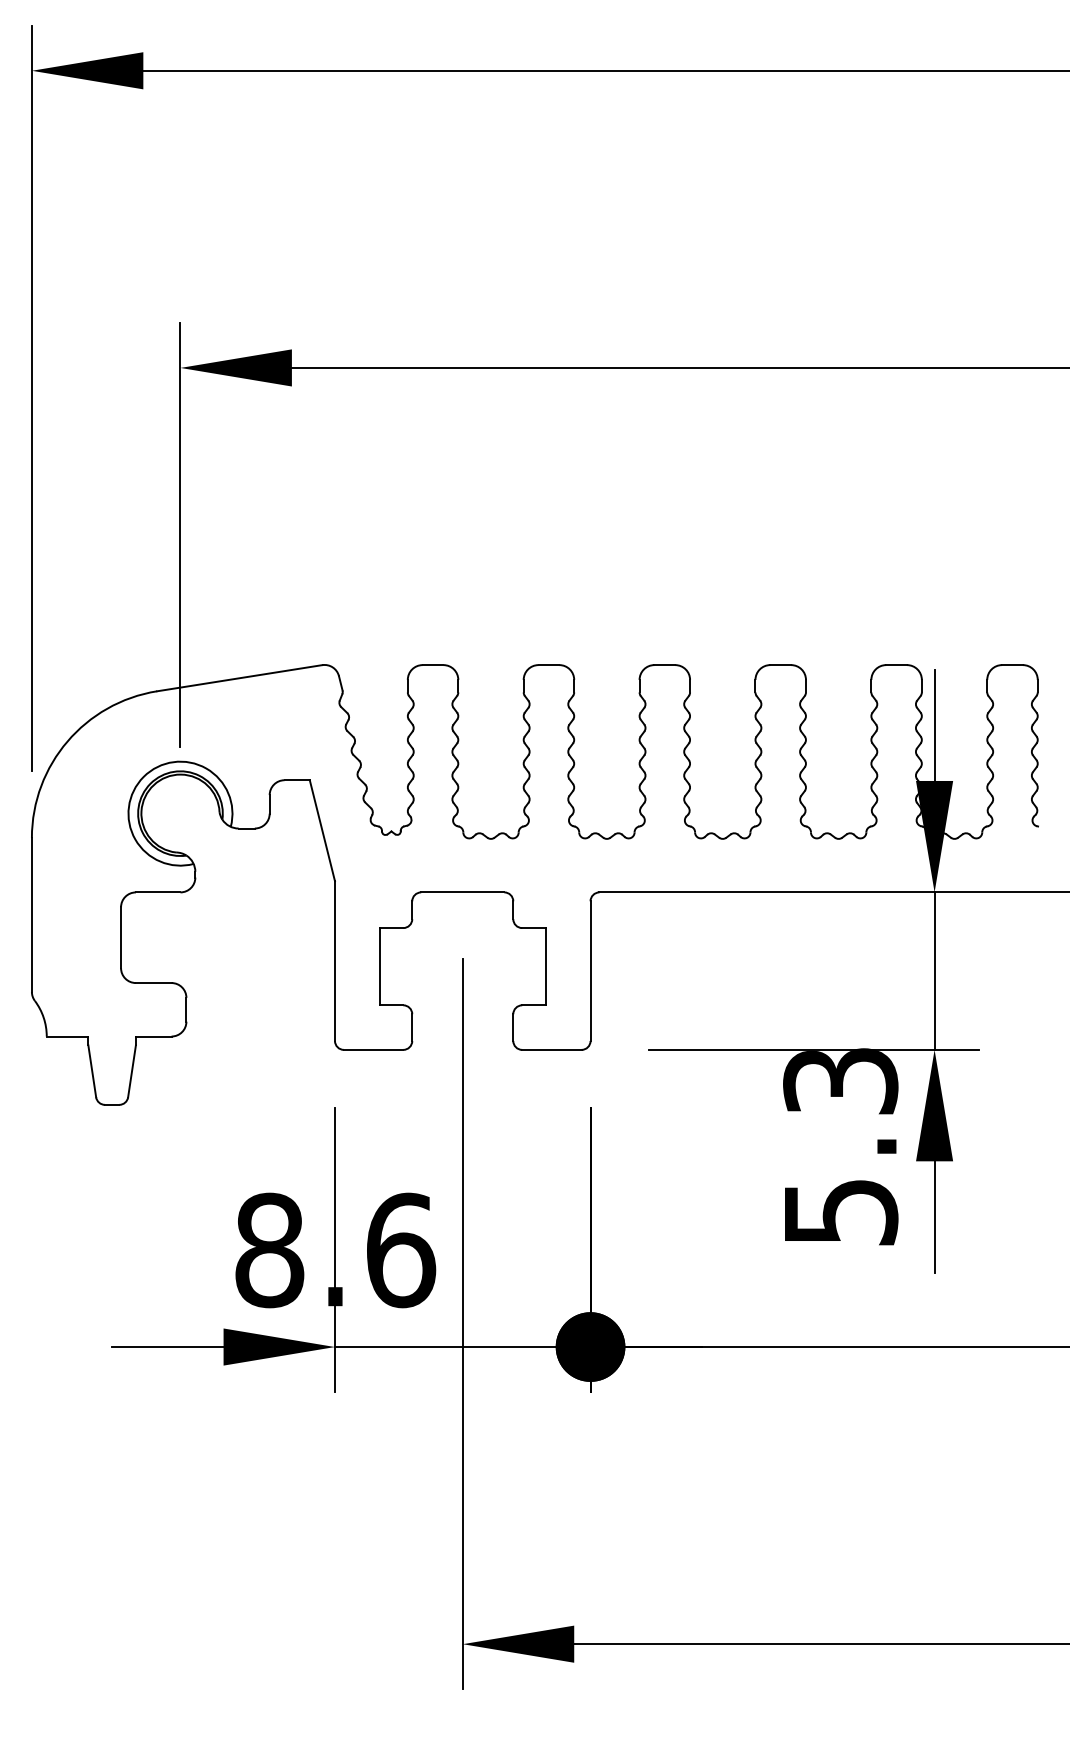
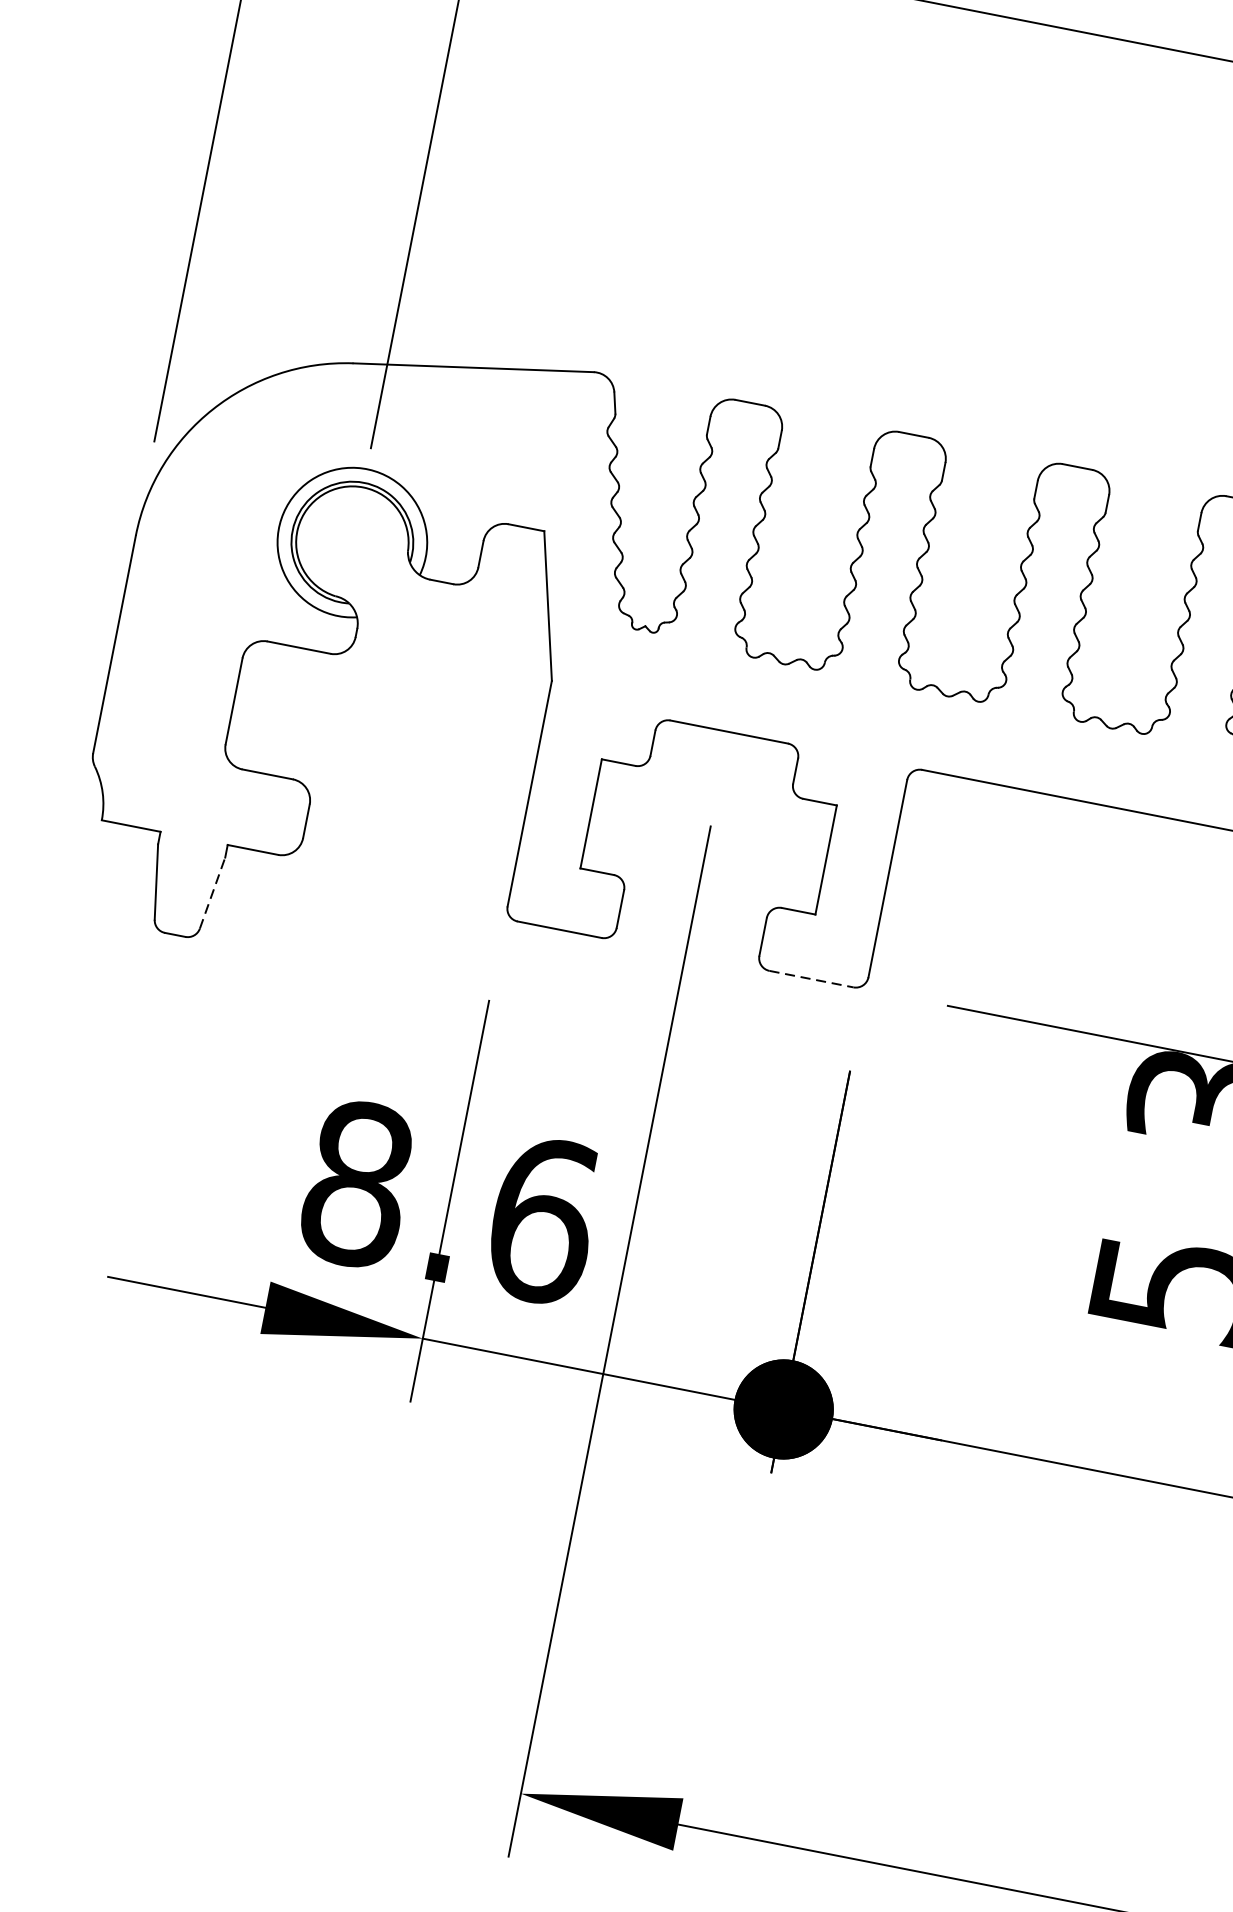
line: (551, 1049) -> (811, 978), solid -> dashed
line: (132, 1070) -> (213, 892), solid -> dashed

